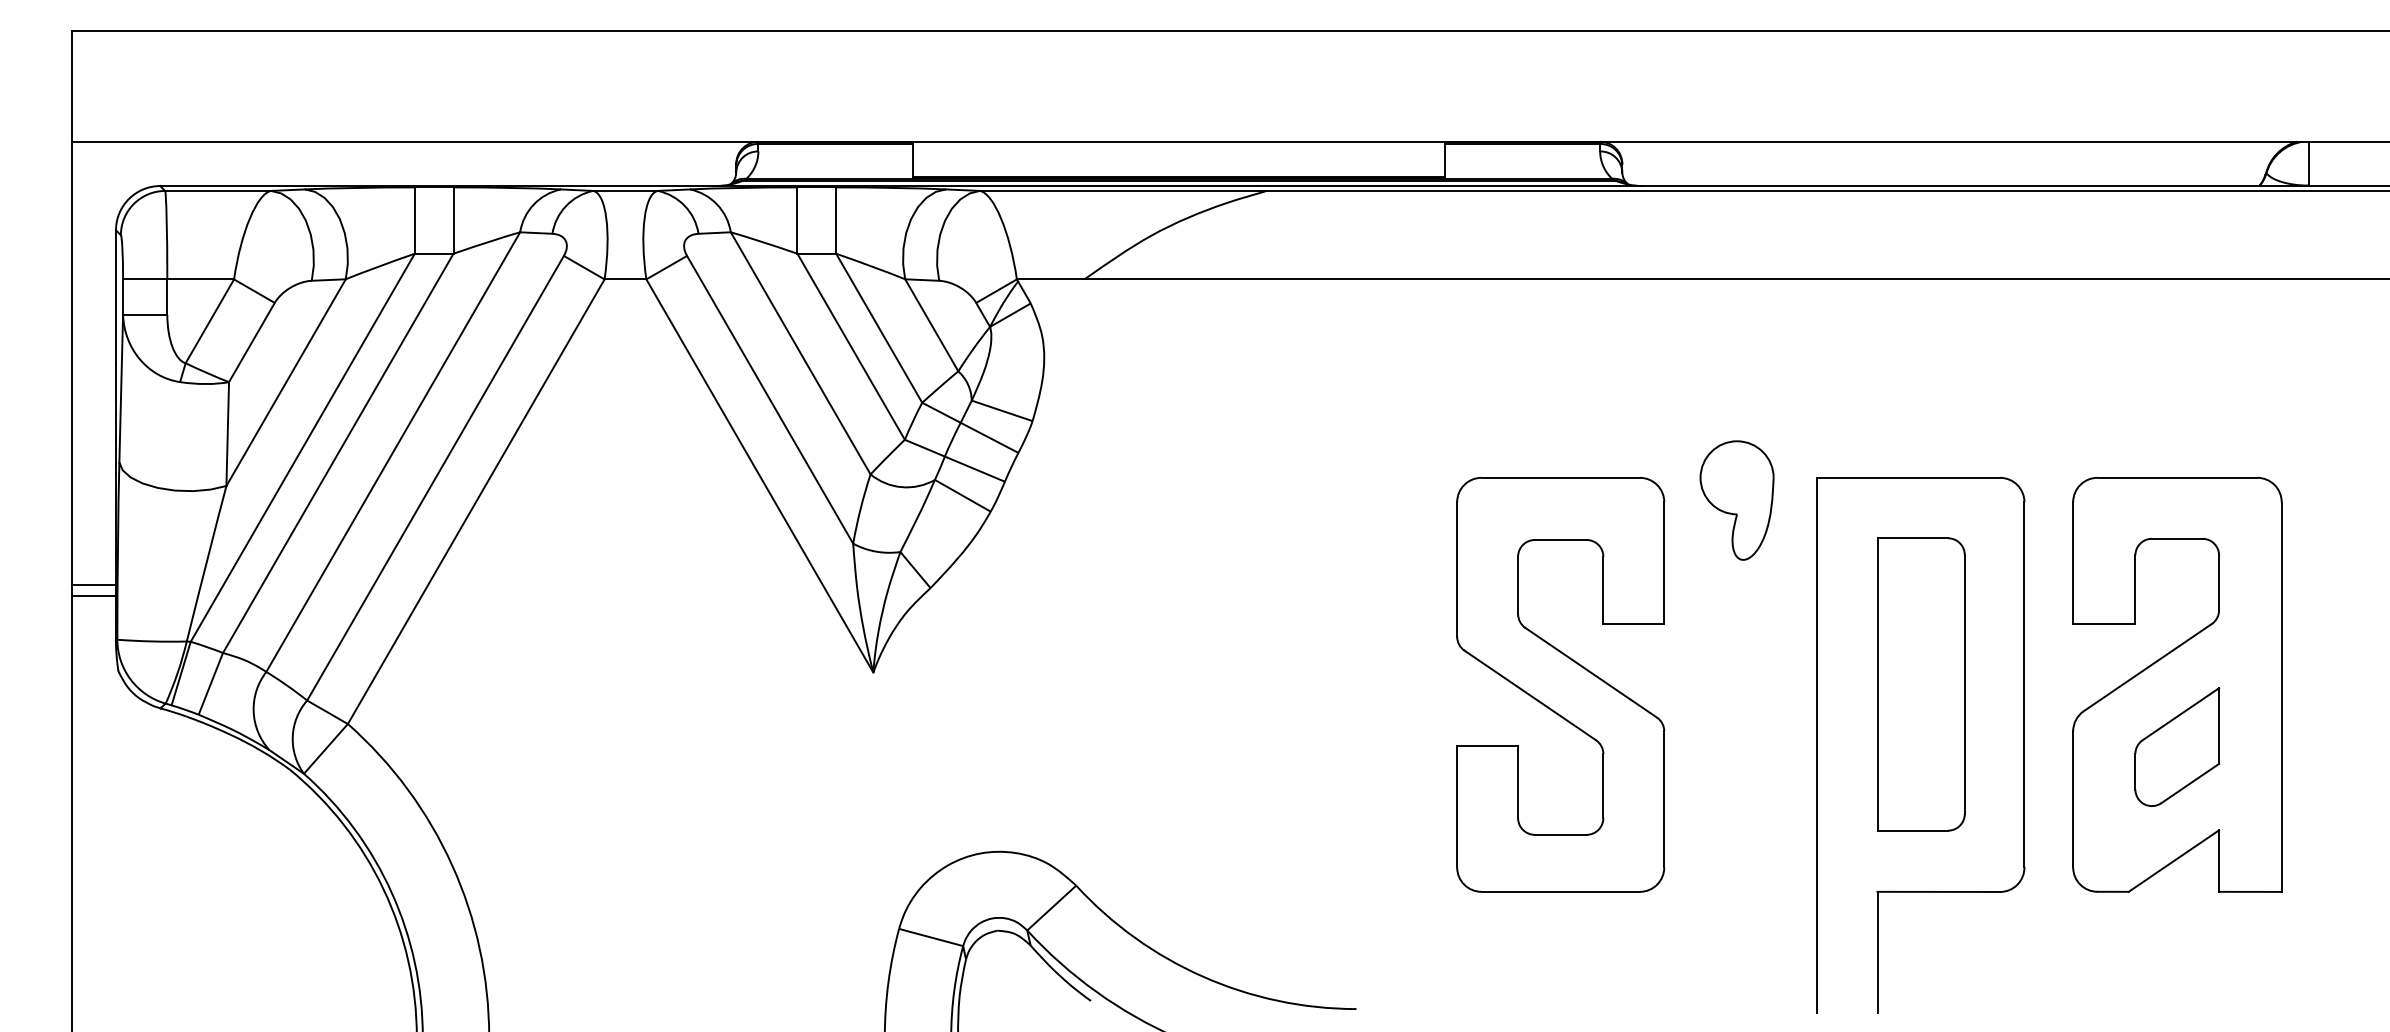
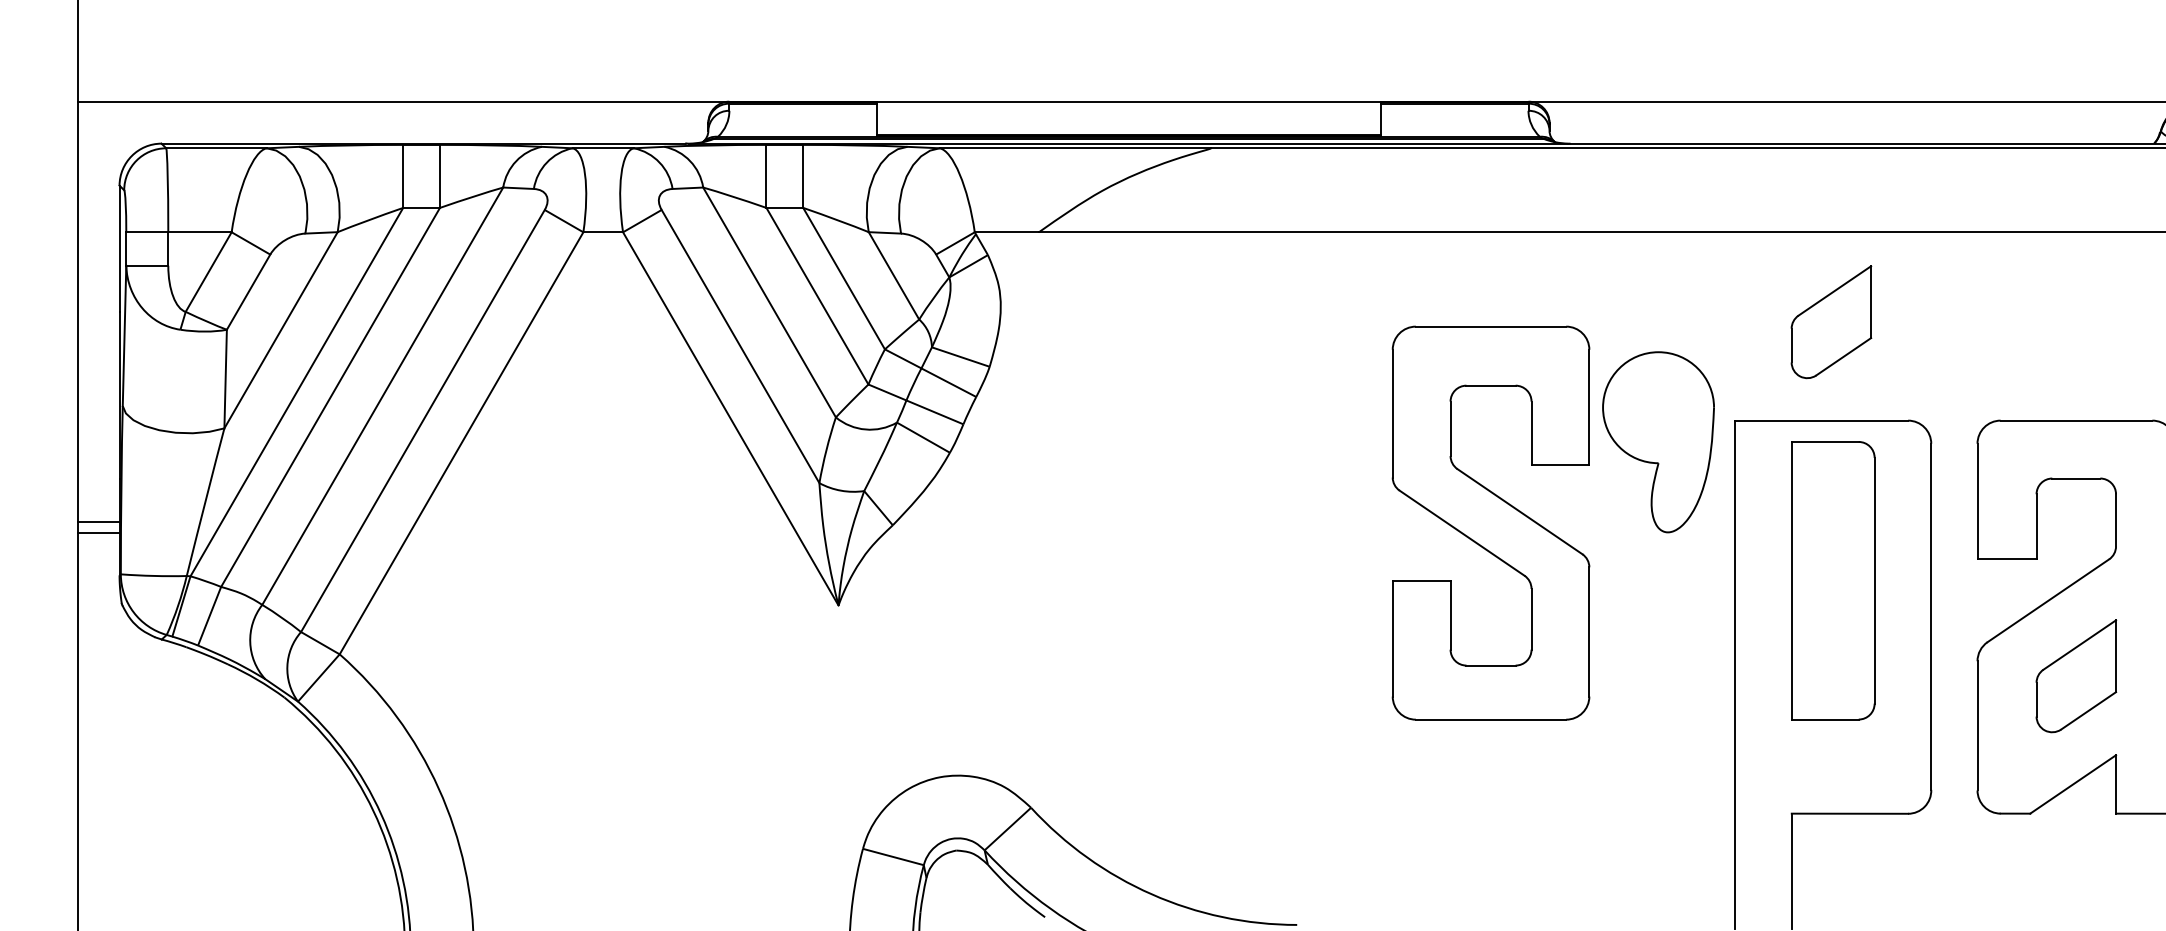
part: (1919, 373) -> (1831, 321), added
part: (1736, 500) -> (1657, 442), size x1.6
part: (1560, 684) -> (1490, 522), moved
part: (1921, 684) -> (1833, 580), moved

